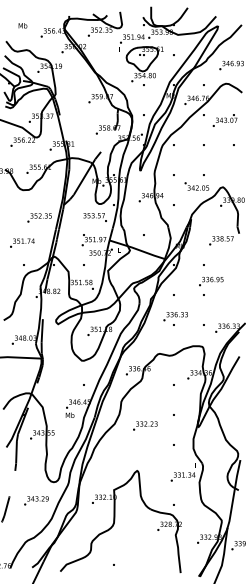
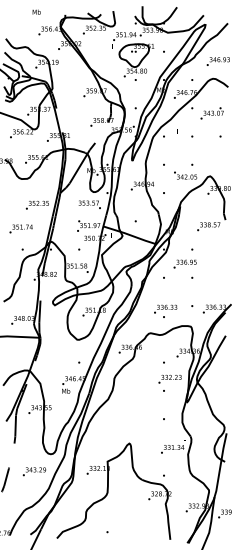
text: (22, 25) -> (36, 11), moved
text: (210, 280) -> (184, 263), moved
text: (175, 318) -> (165, 310), moved
text: (144, 425) -> (169, 378), moved

